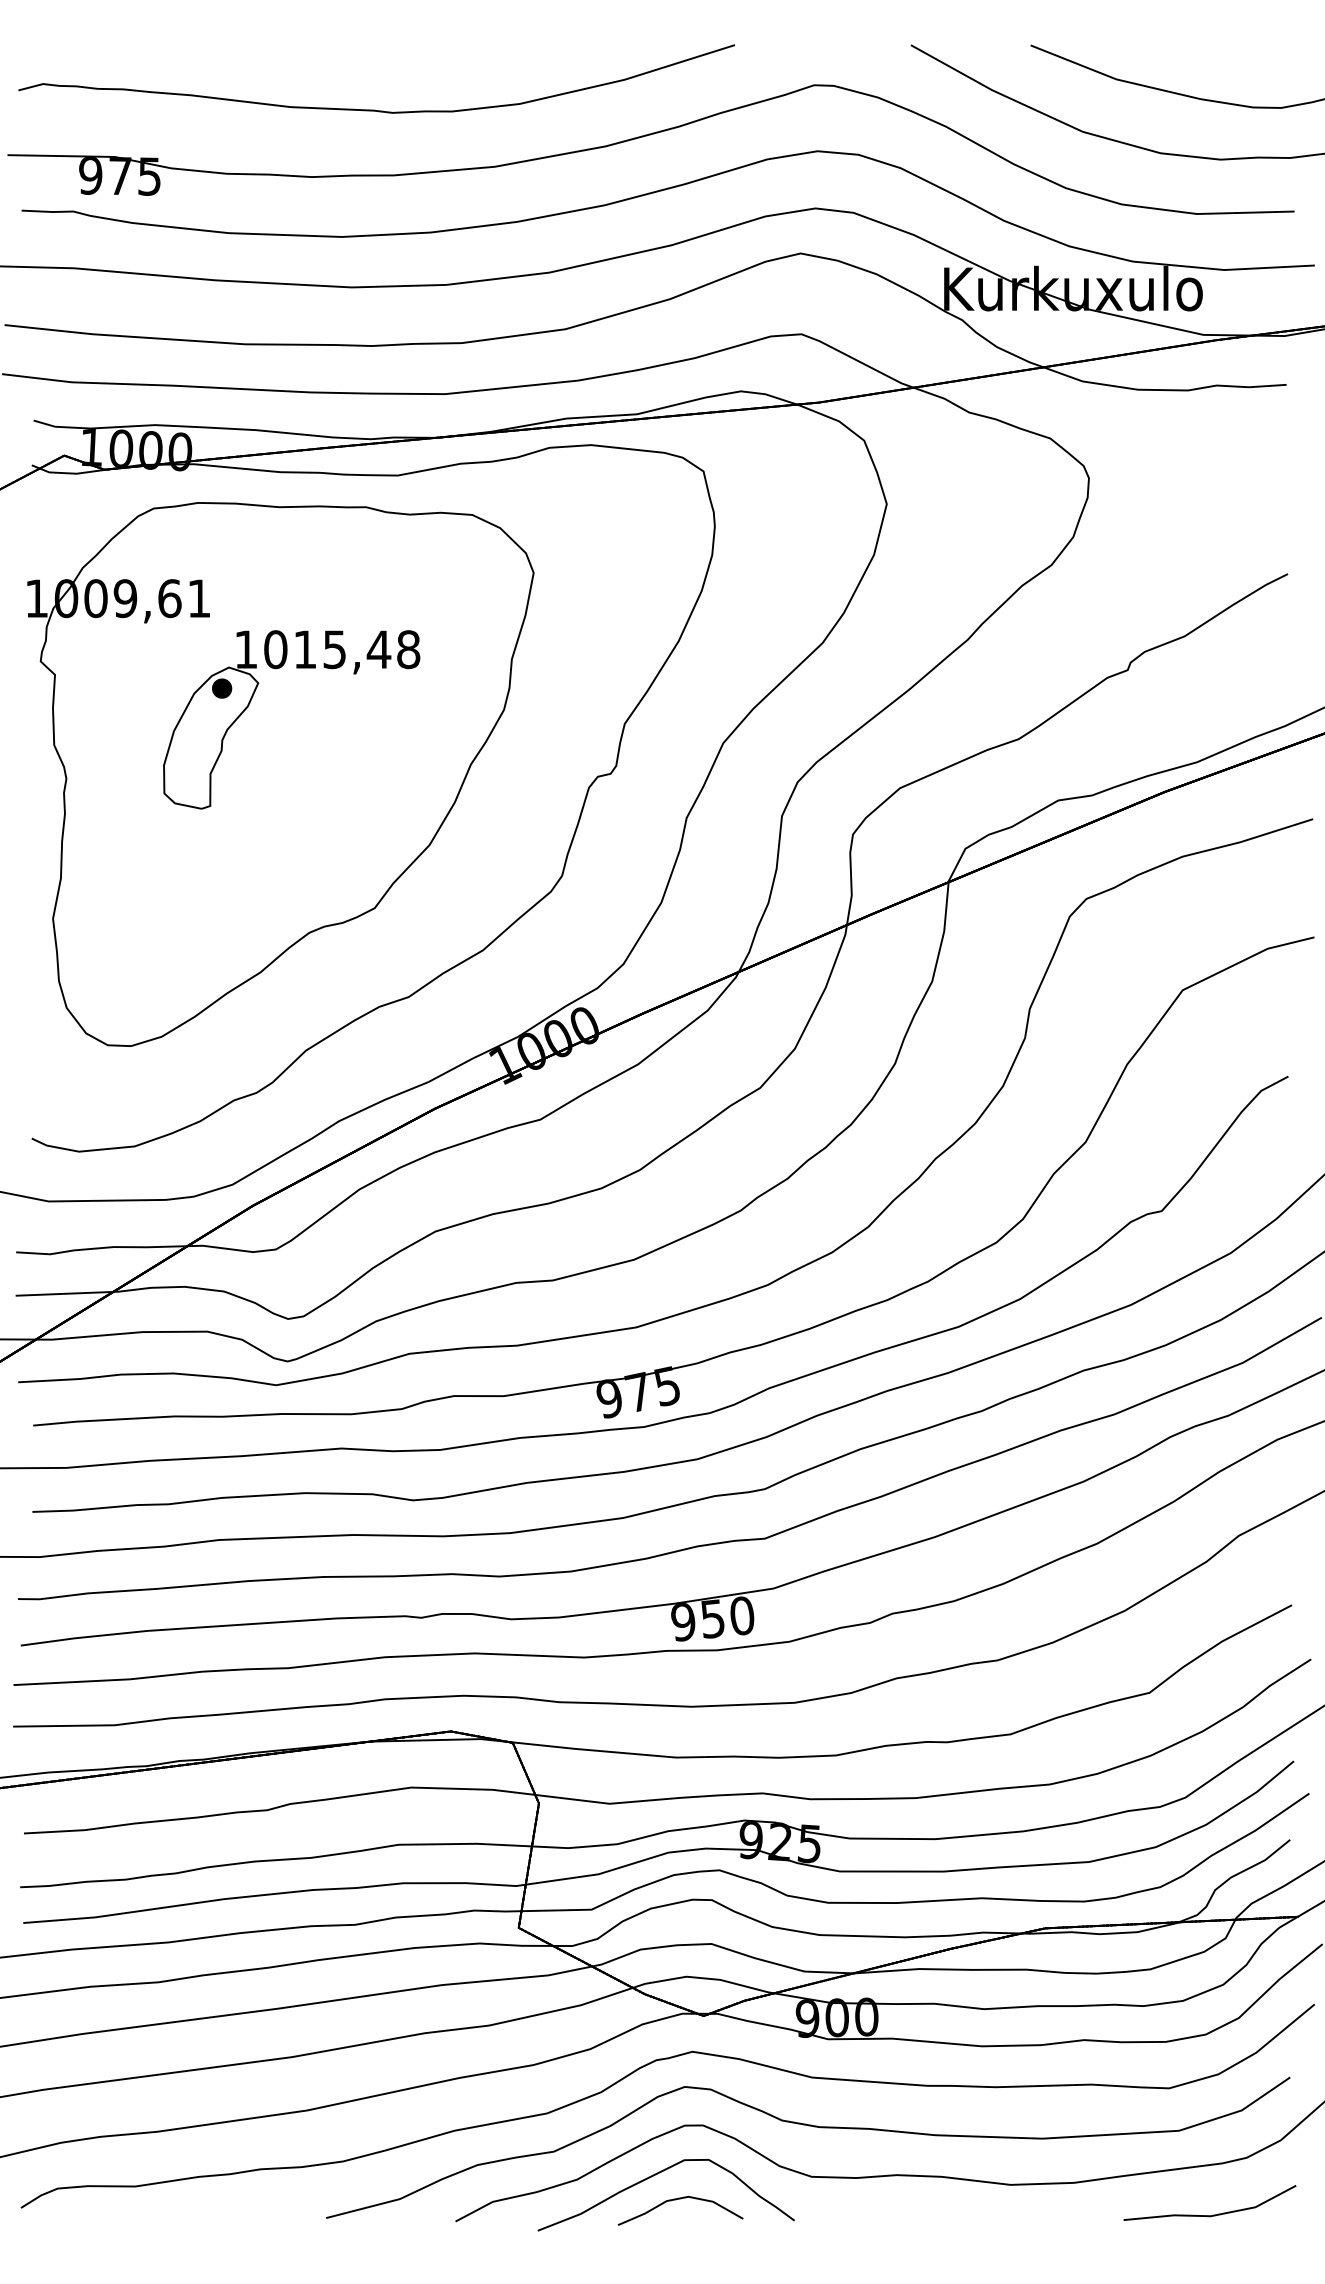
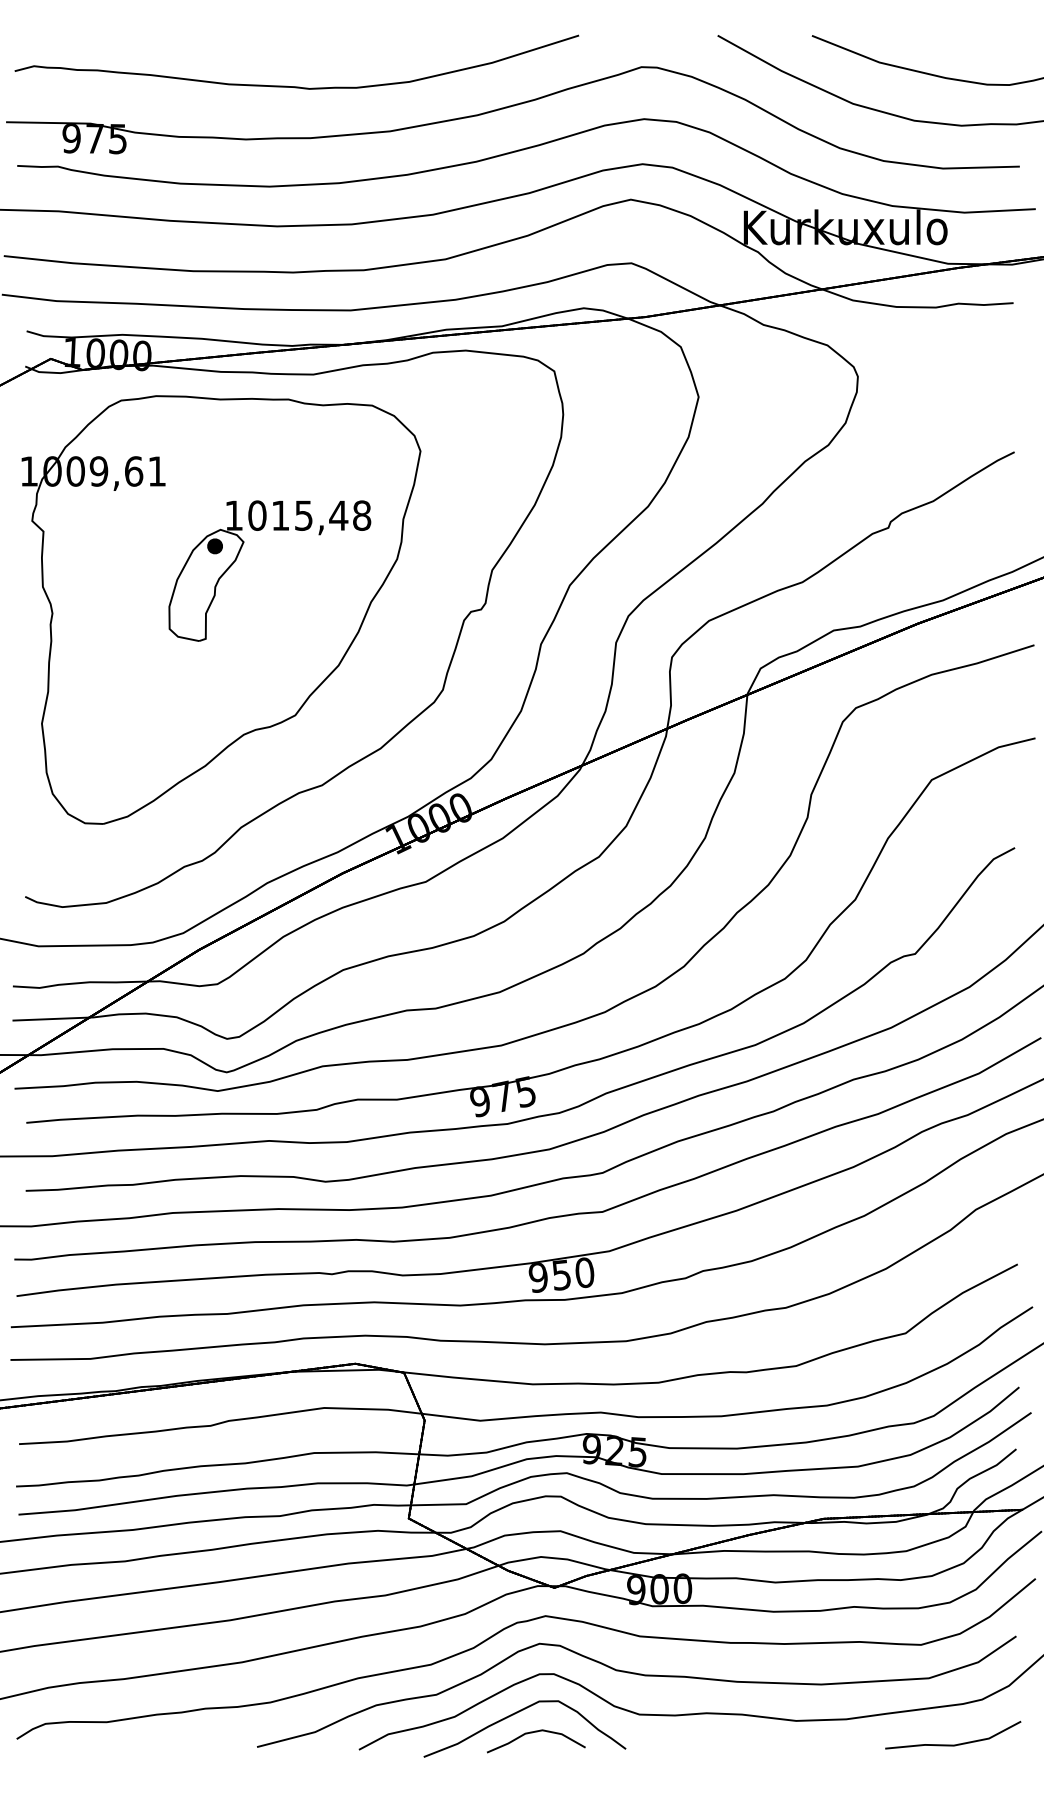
part: (251, 701) -> (238, 556), moved

